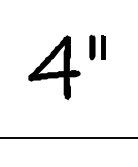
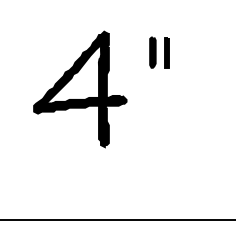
part: (97, 47) -> (159, 52), size x0.7

